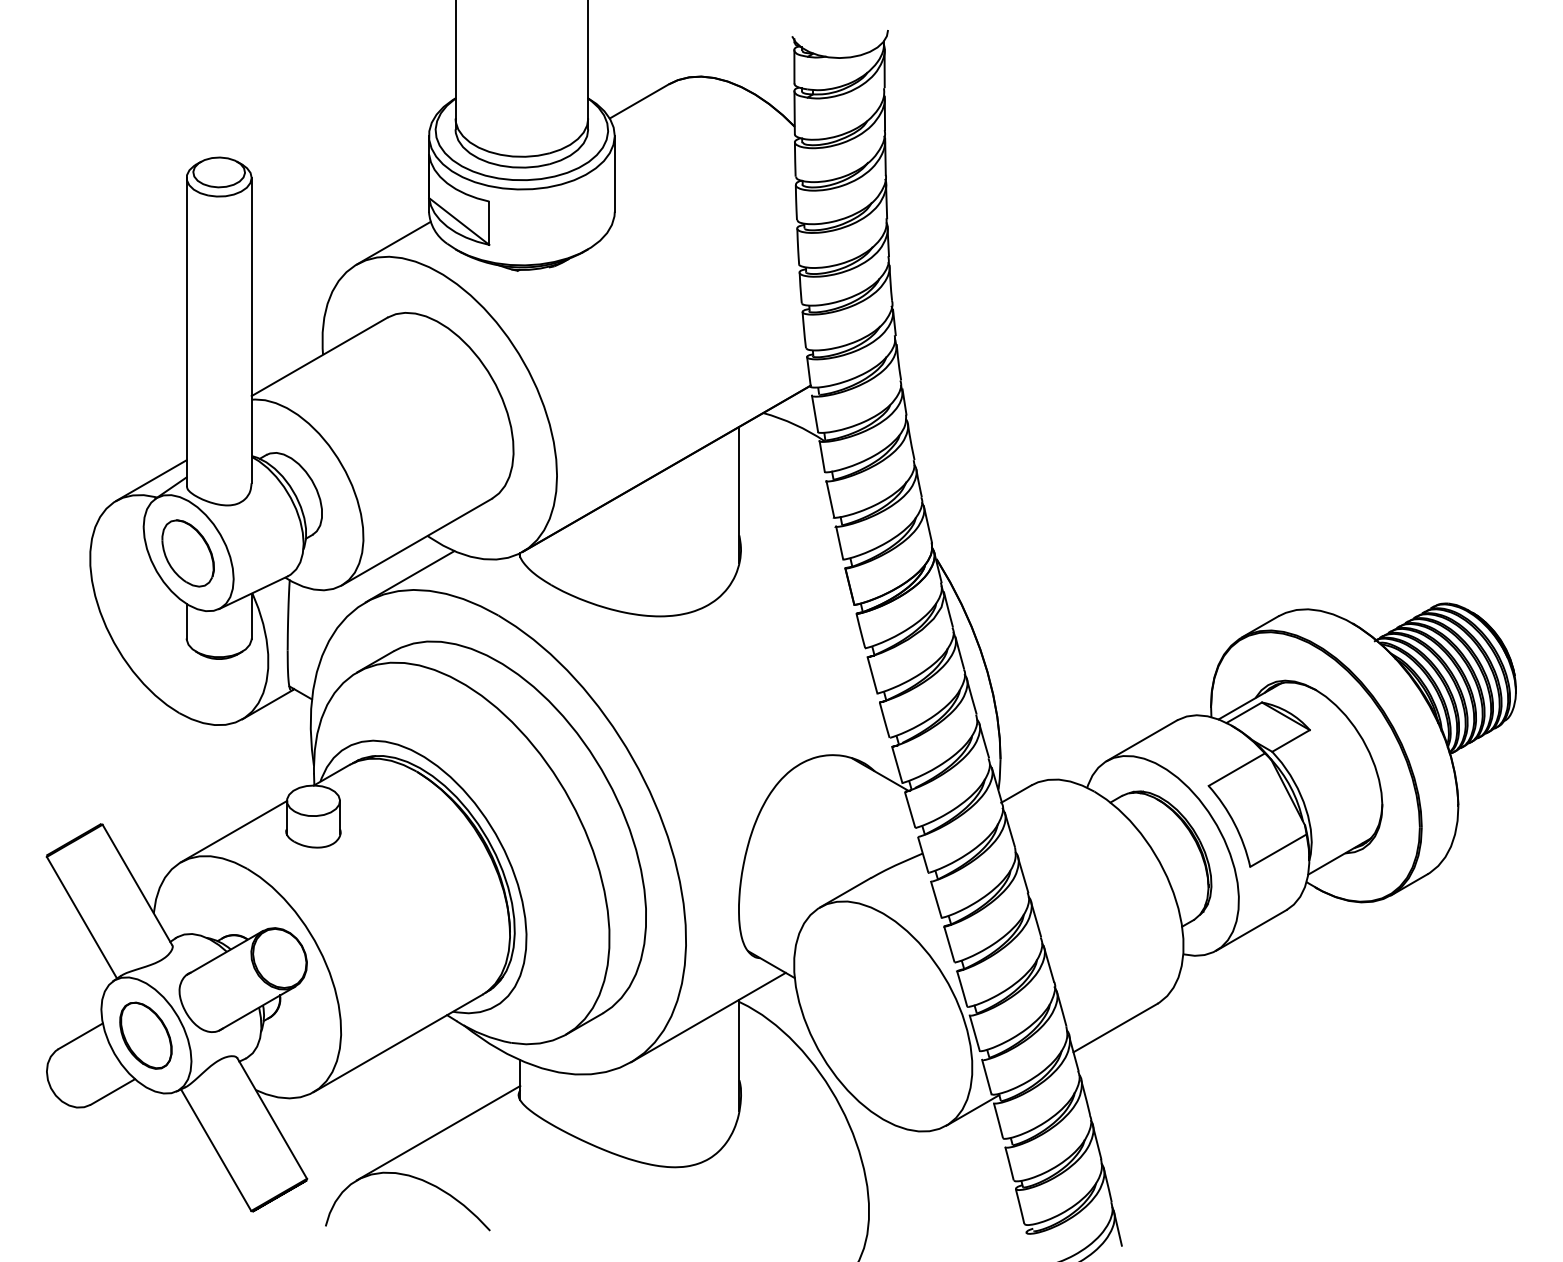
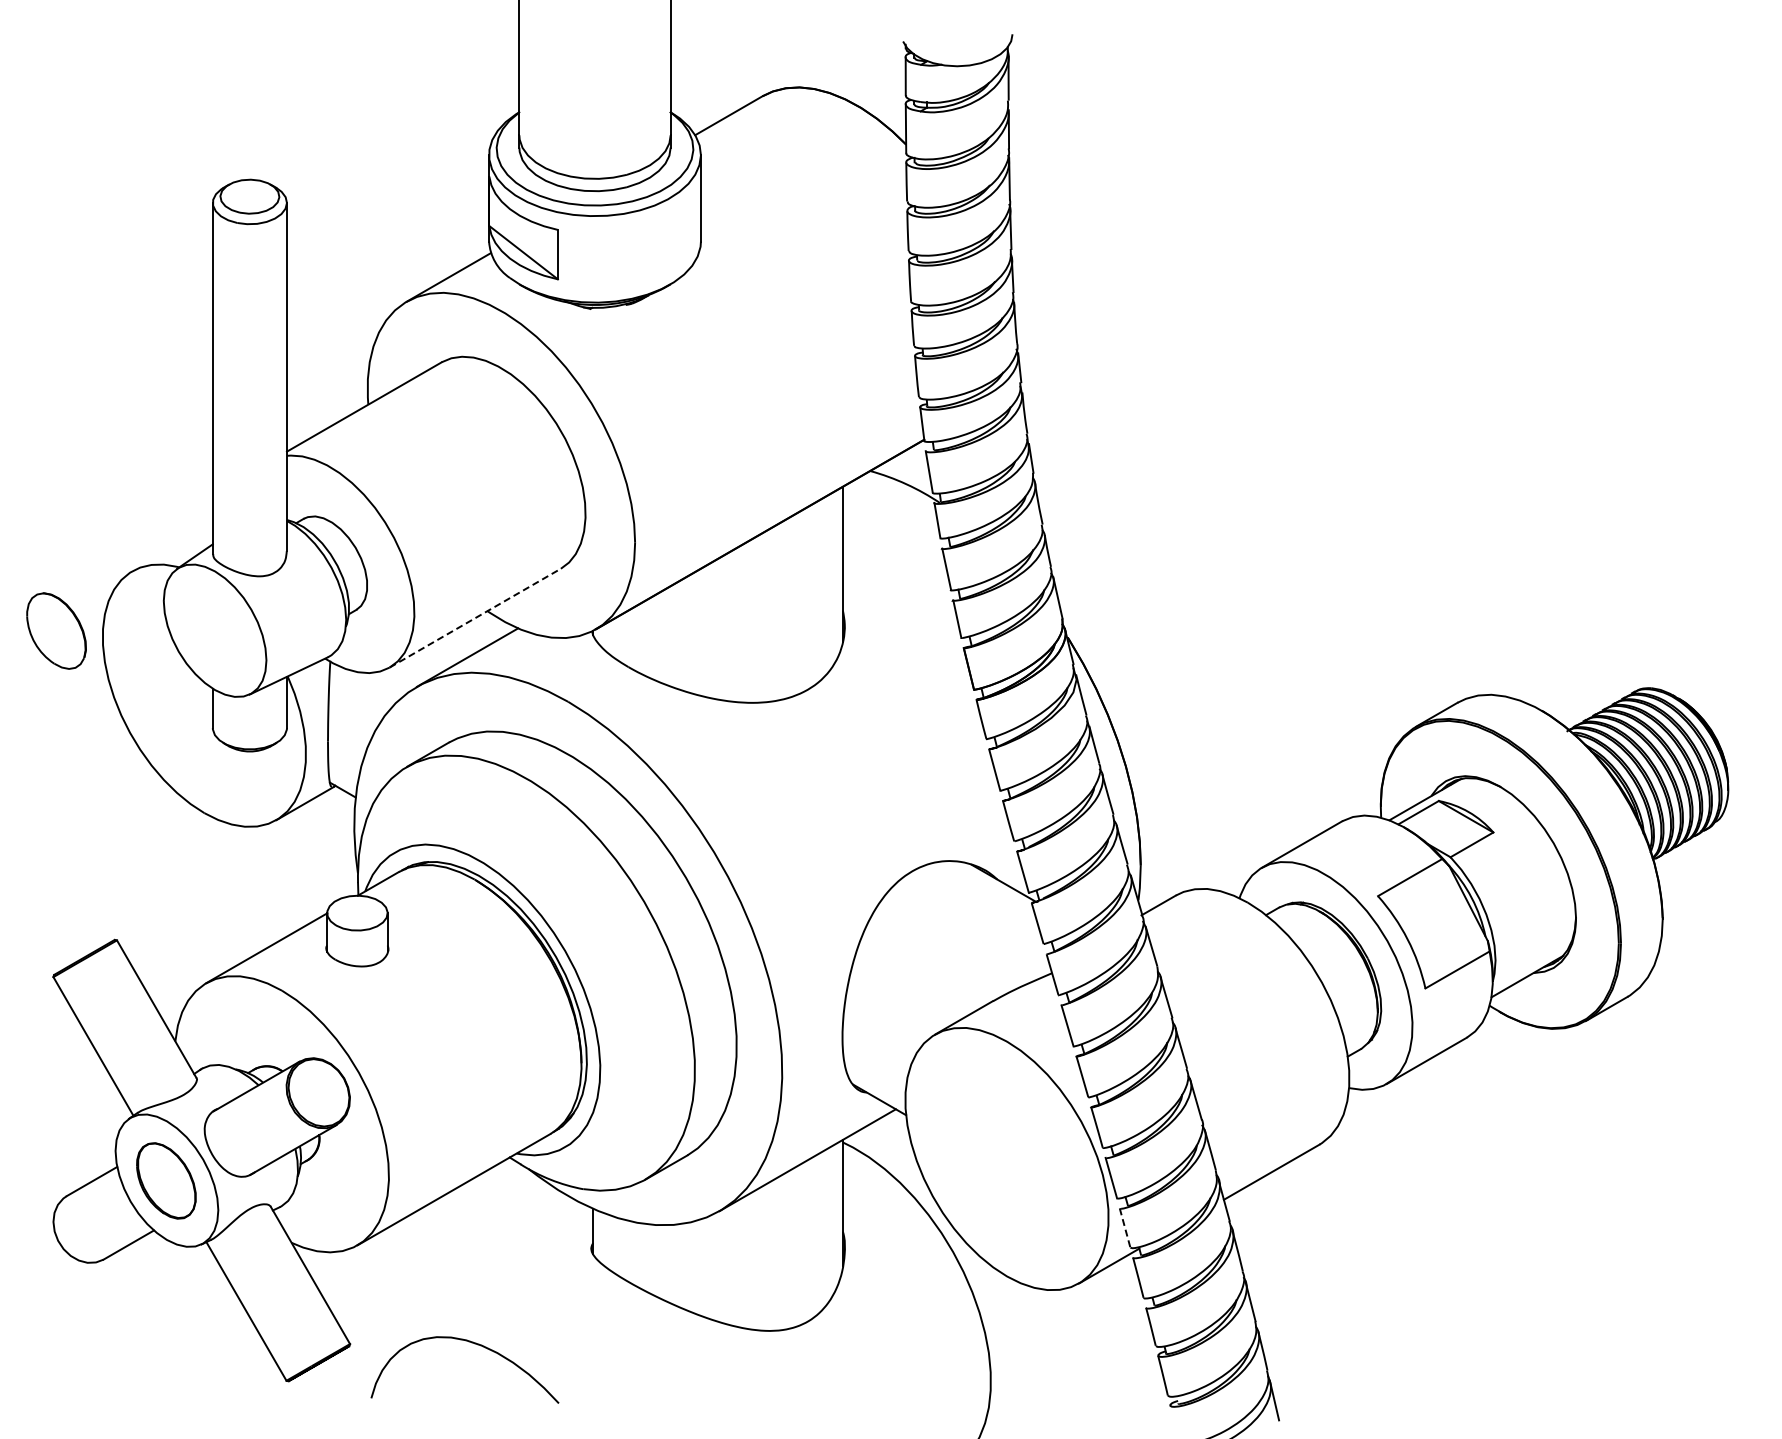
line: (151, 480) -> (172, 547), removed
line: (417, 542) -> (475, 618), solid -> dashed
part: (188, 552) -> (56, 630), moved
line: (987, 1077) -> (1125, 1228), solid -> dashed
line: (438, 1132) -> (499, 1291), removed

